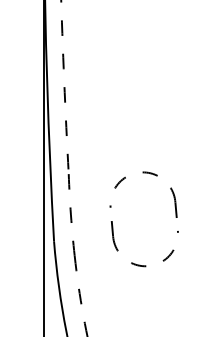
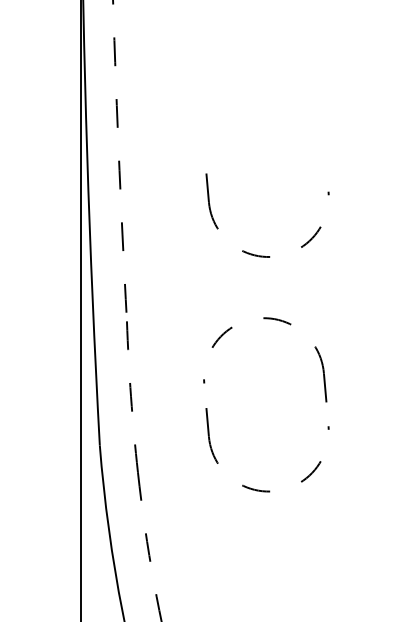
part: (139, 137) -> (257, 253), added

